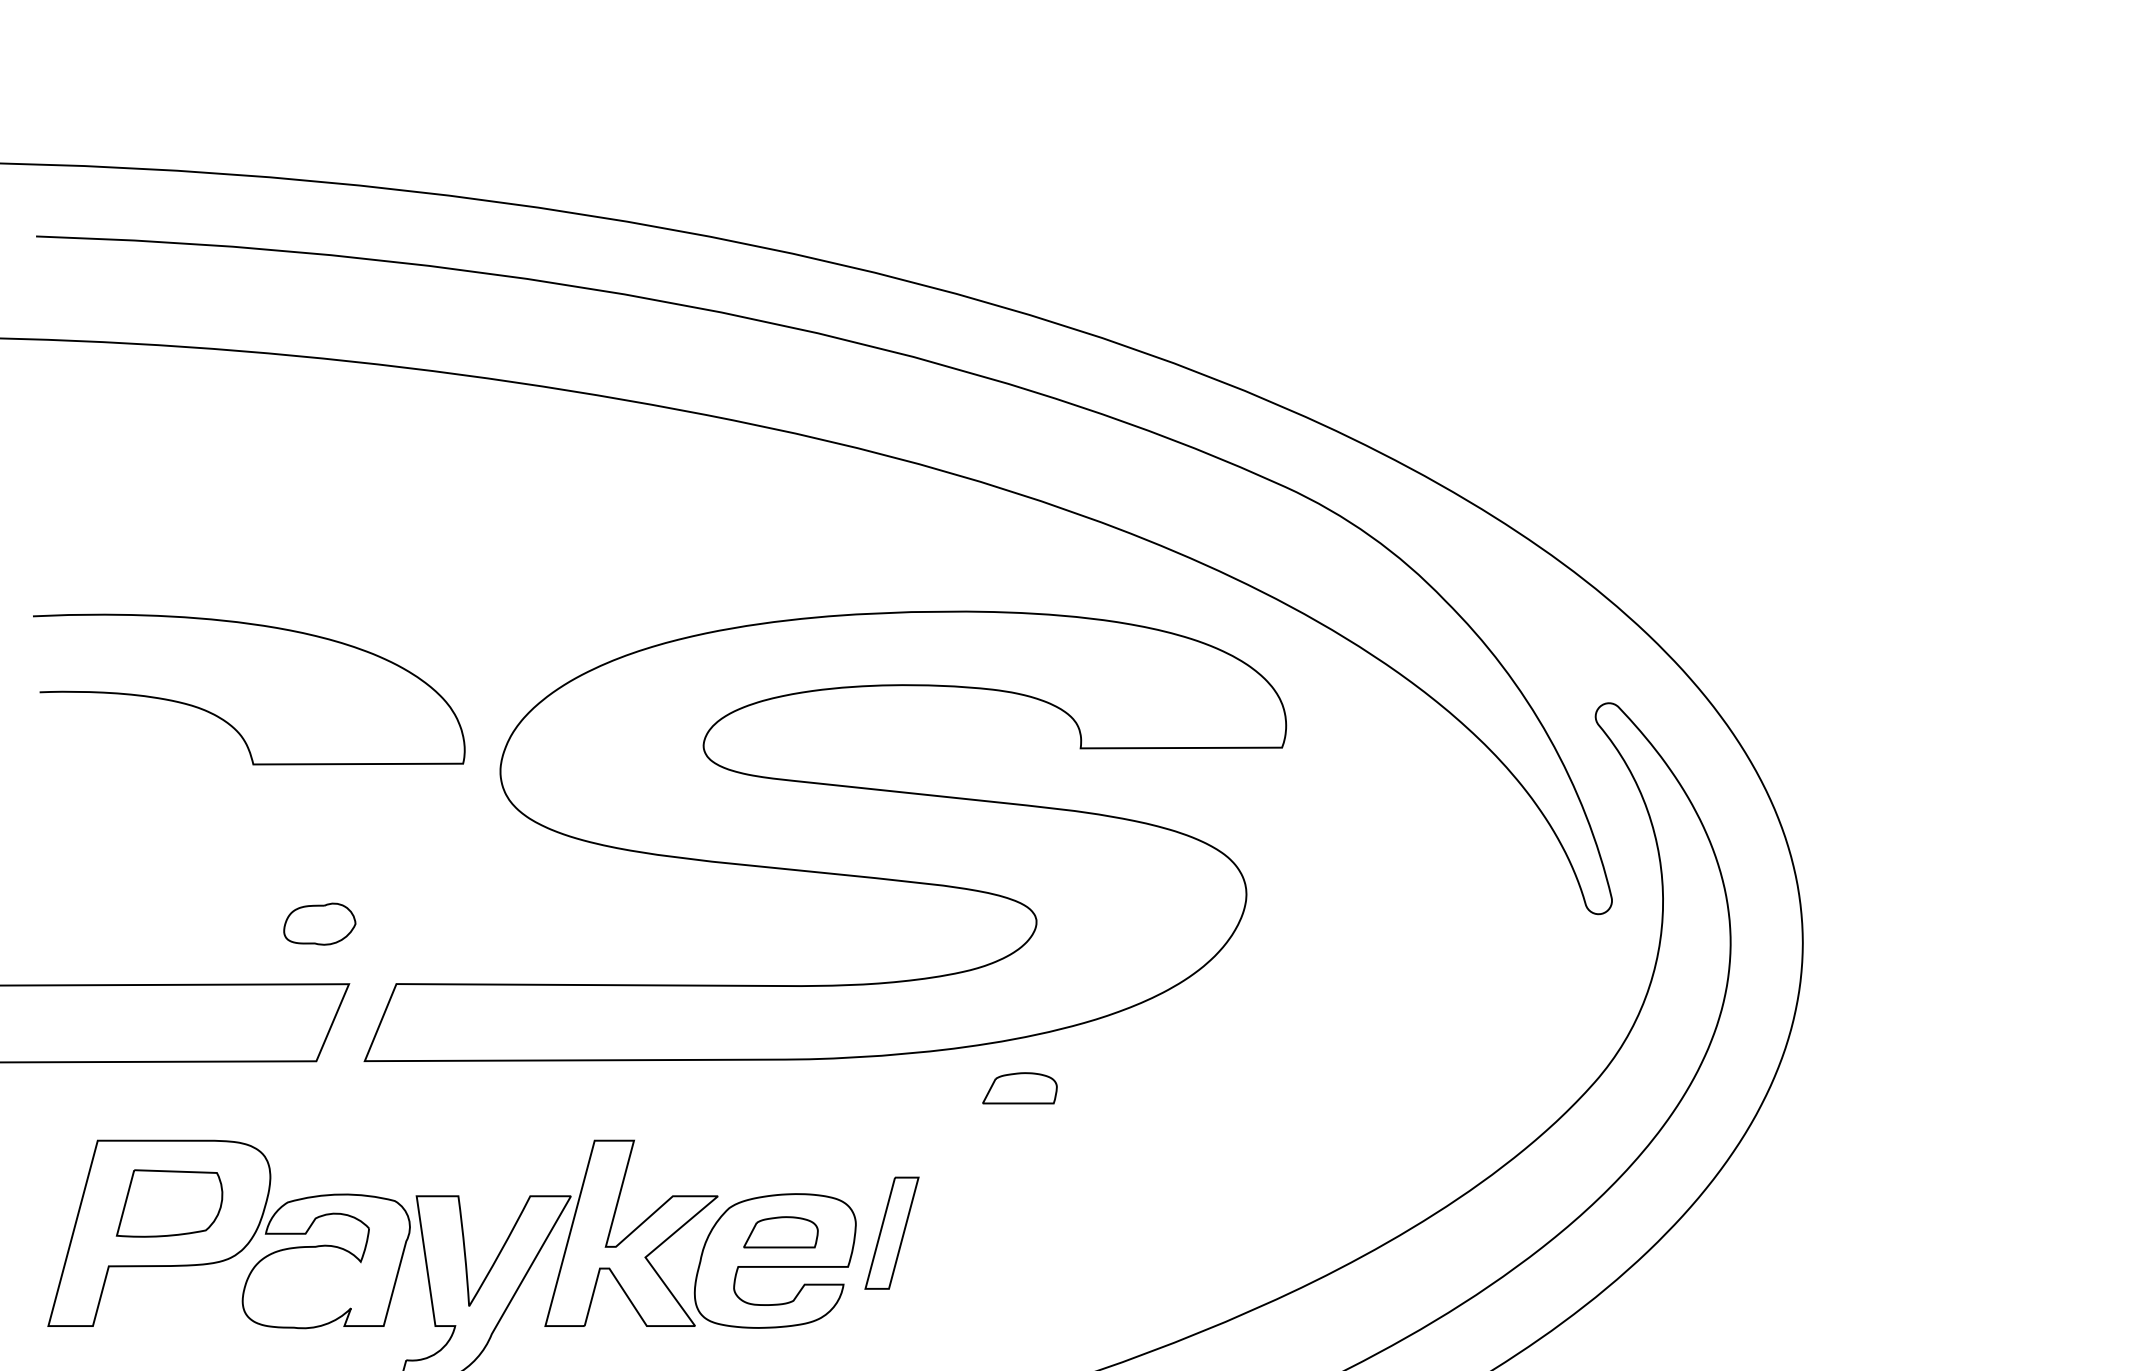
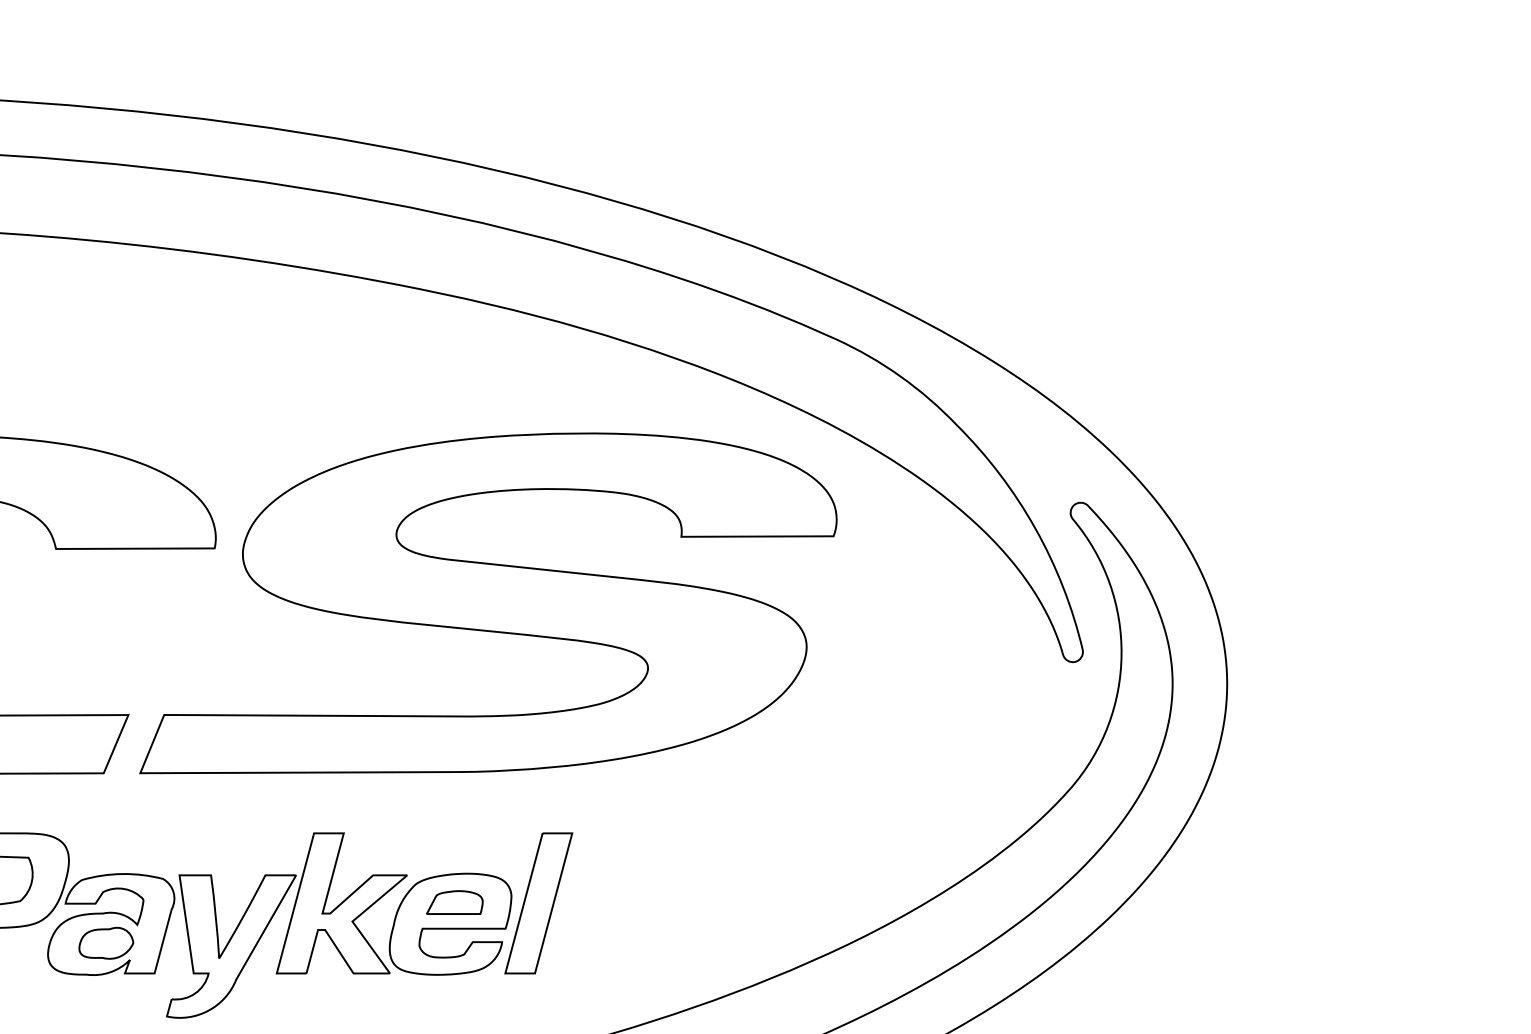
part: (319, 923) -> (106, 942), moved
part: (1019, 1088) -> (635, 793), removed
part: (891, 1232) -> (538, 902), size x1.67

